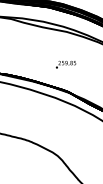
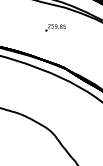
text: (65, 64) -> (55, 27), moved

